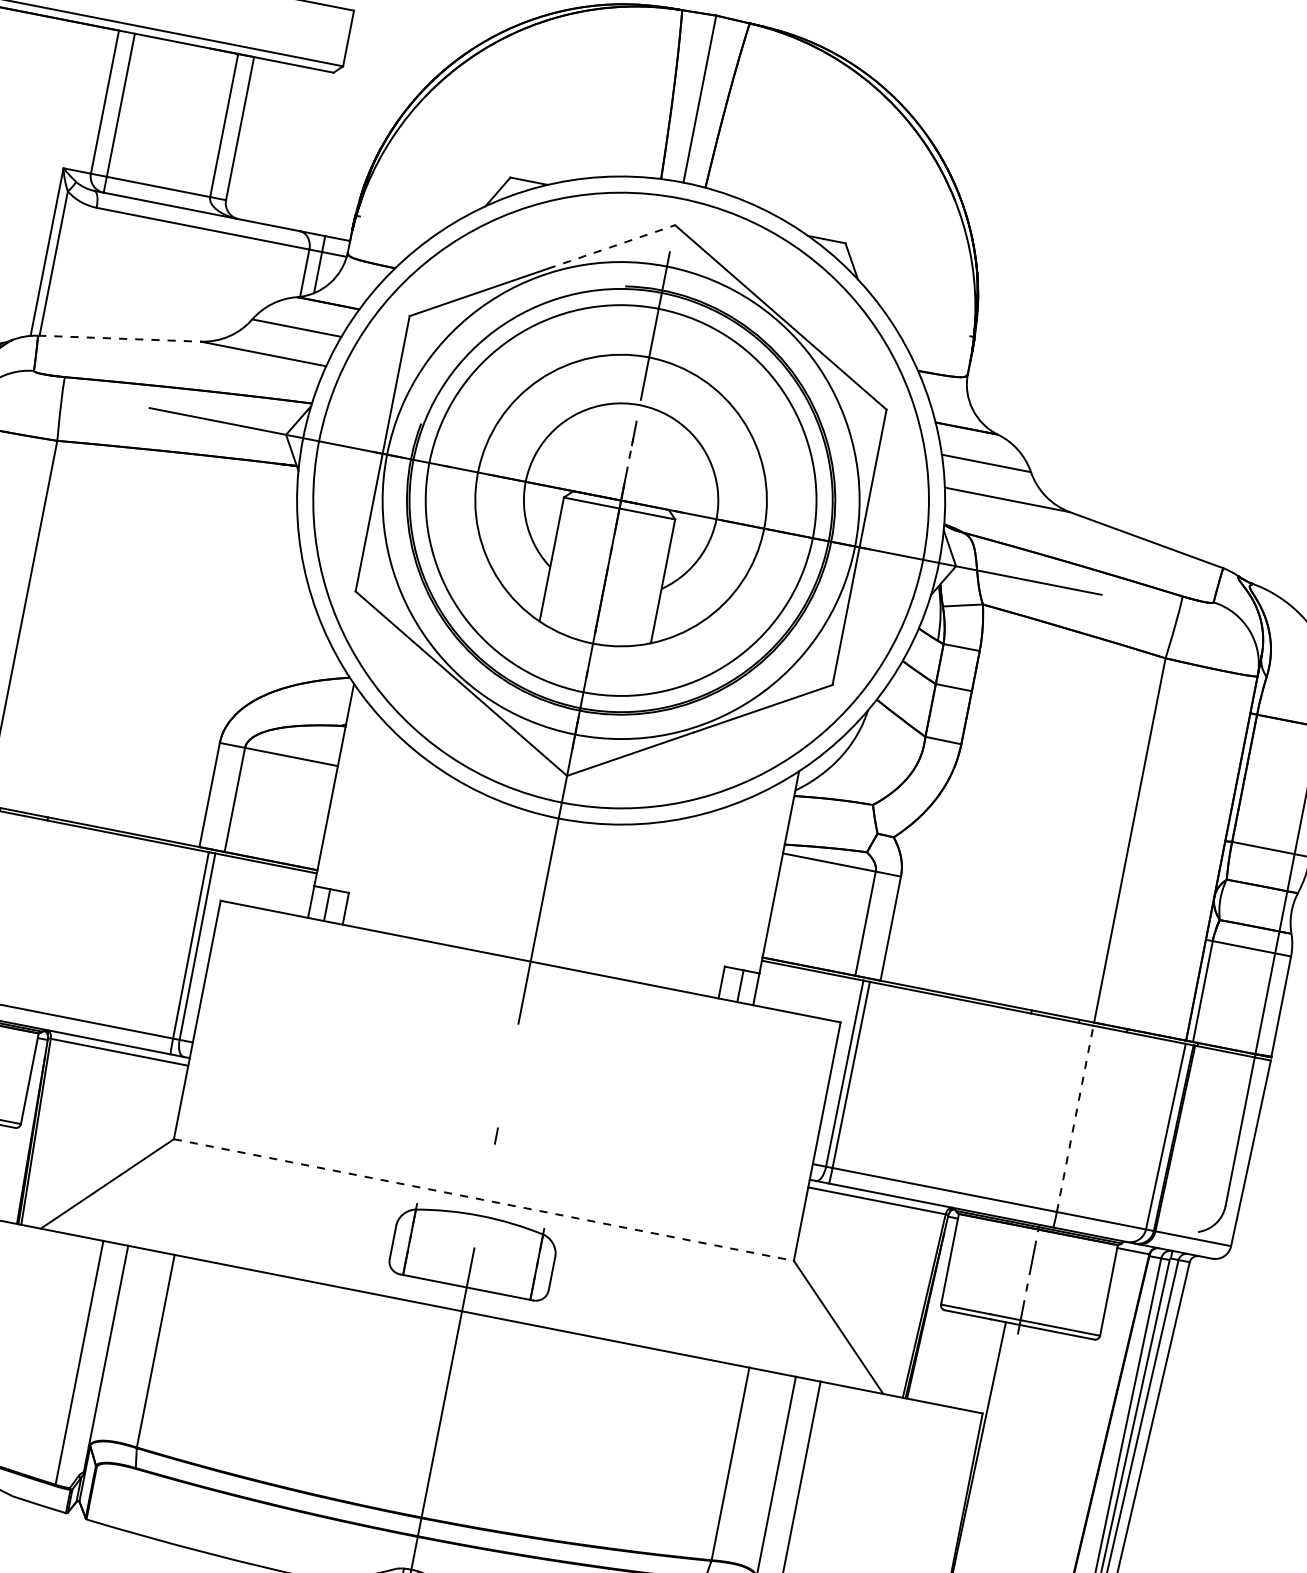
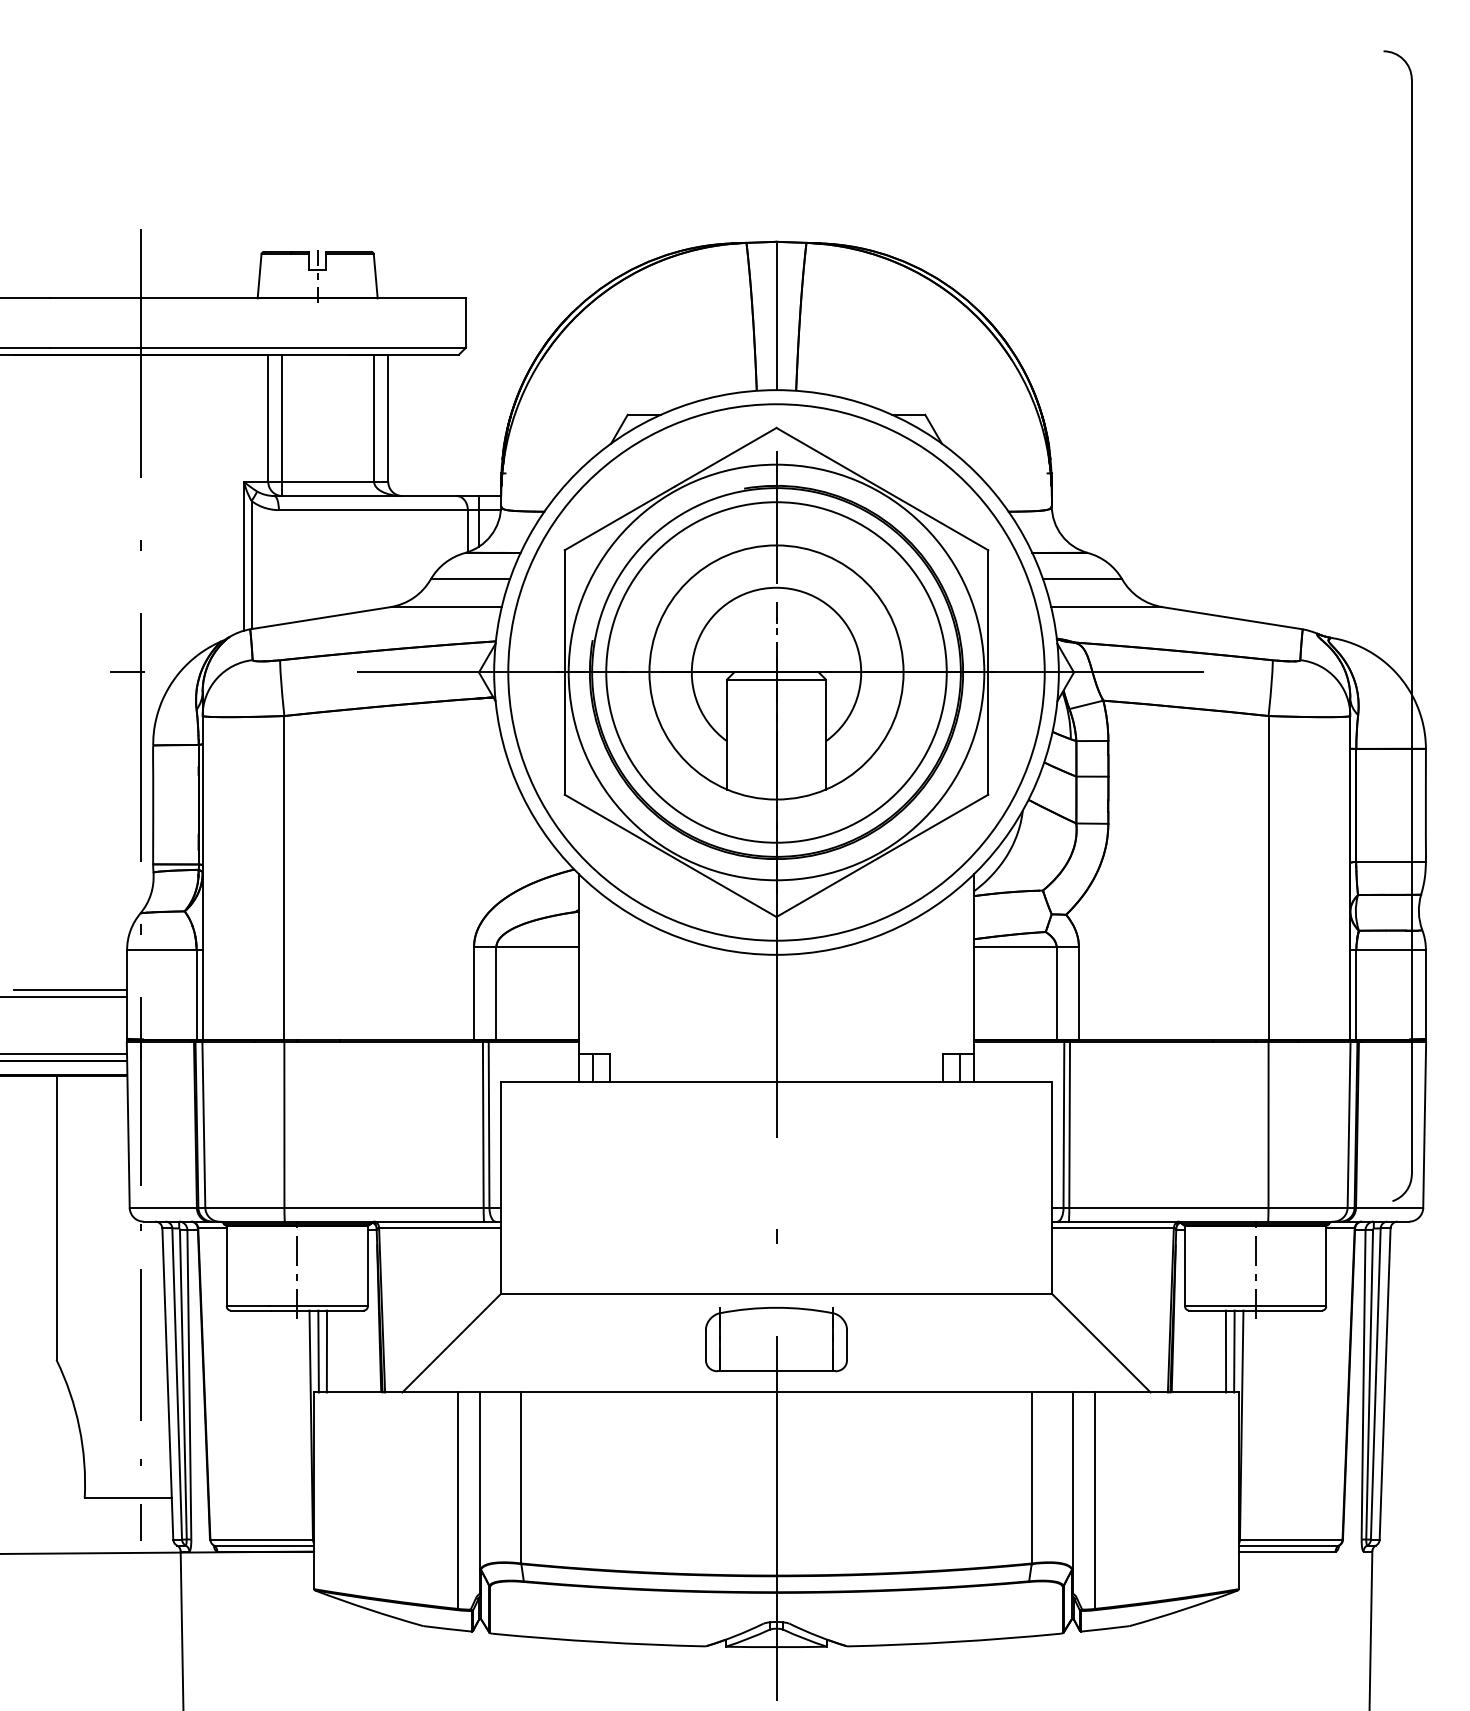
line: (611, 247) -> (725, 457), dashed -> solid
line: (119, 339) -> (320, 618), dashed -> solid
line: (1075, 1119) -> (1268, 1125), dashed -> solid
line: (485, 1200) -> (777, 1293), dashed -> solid
line: (976, 1364) -> (1225, 1351), added
line: (986, 1366) -> (1234, 1351), added

